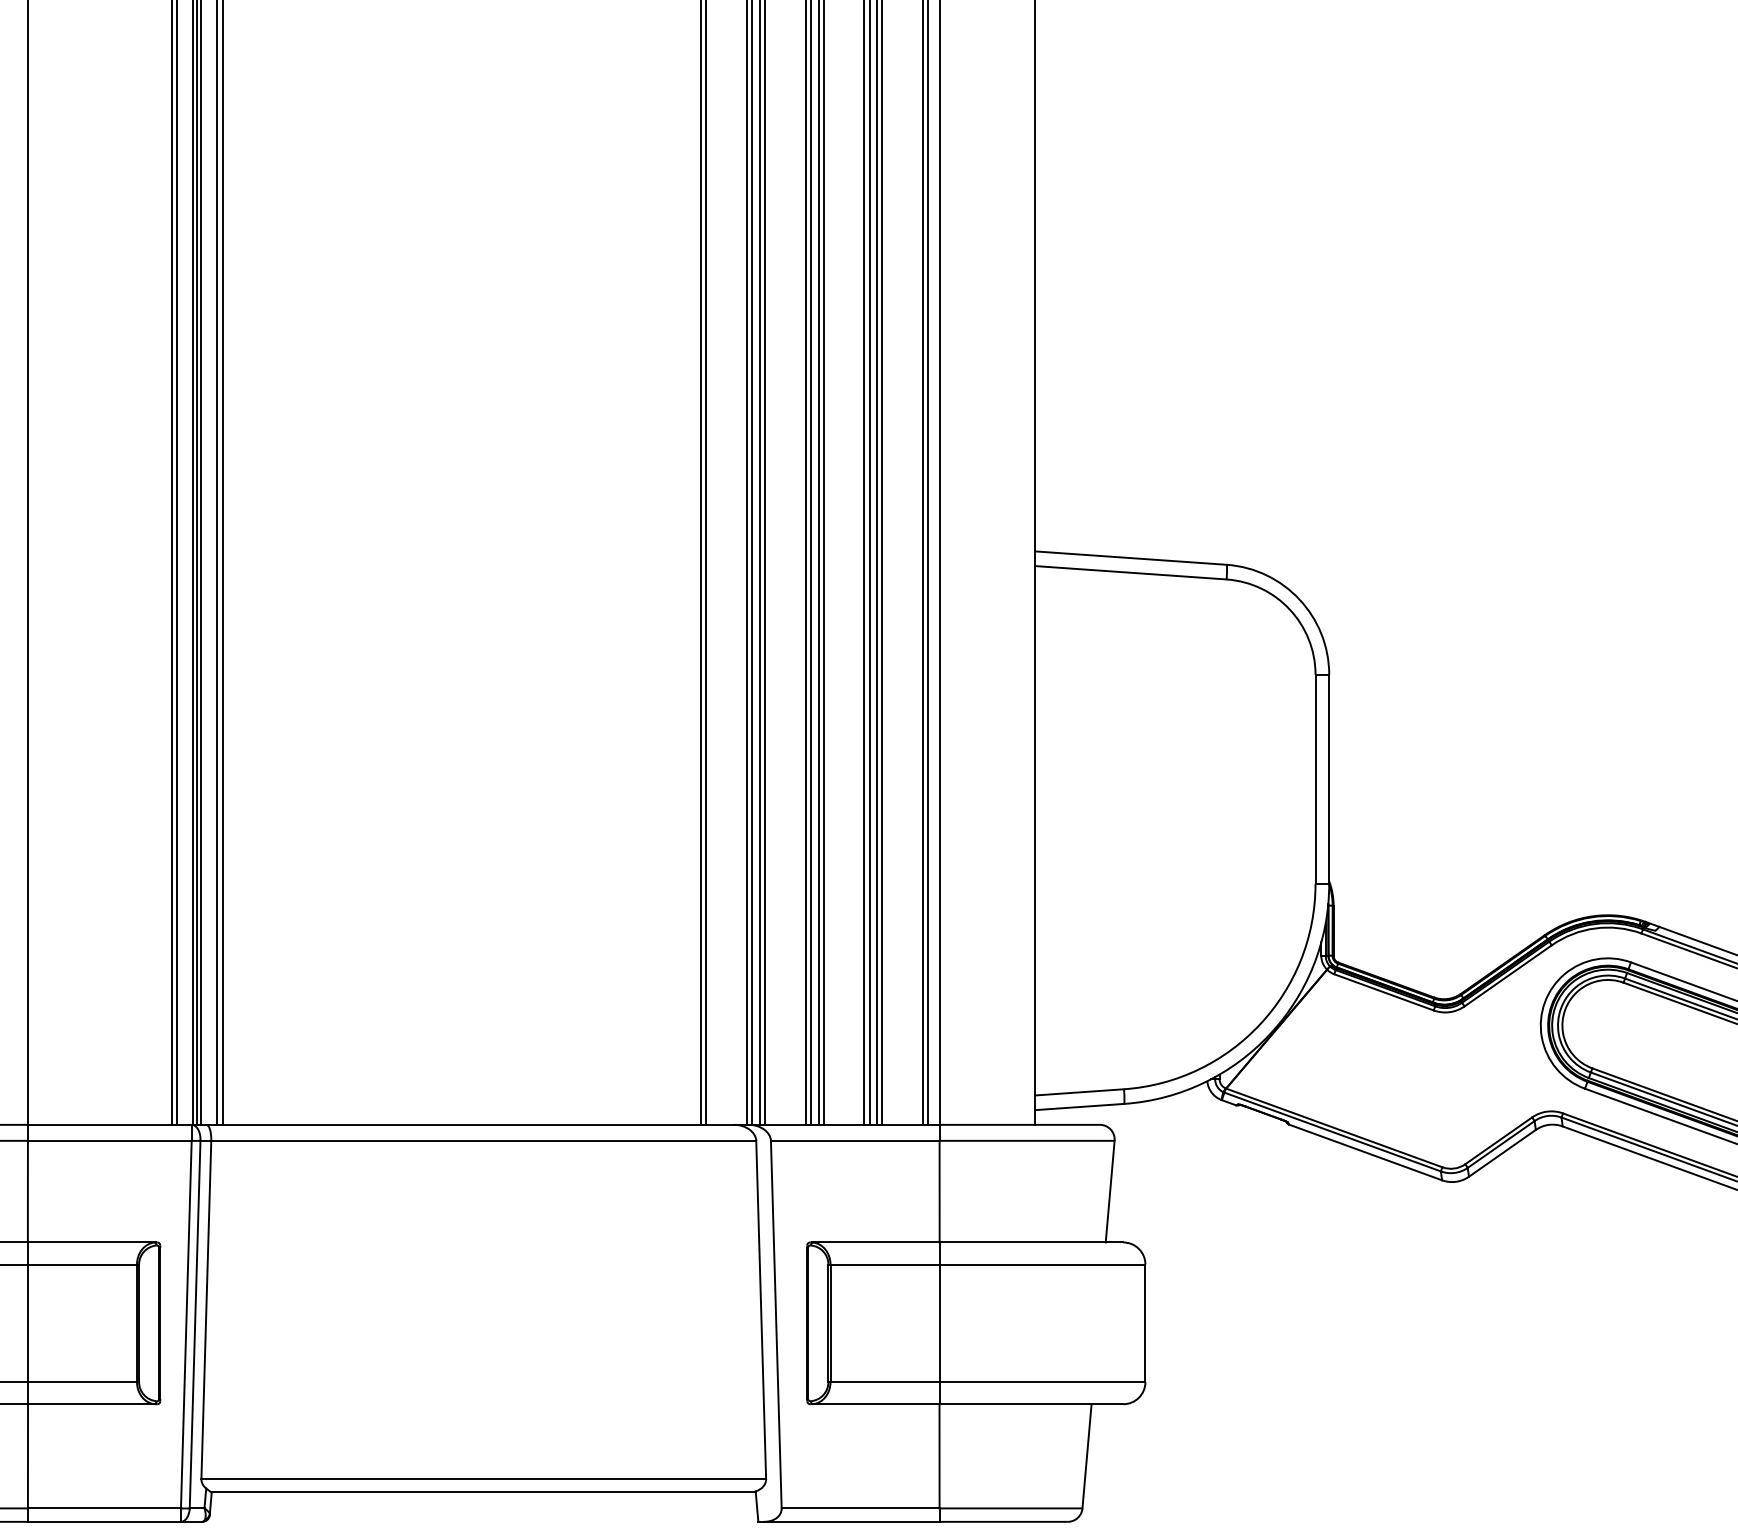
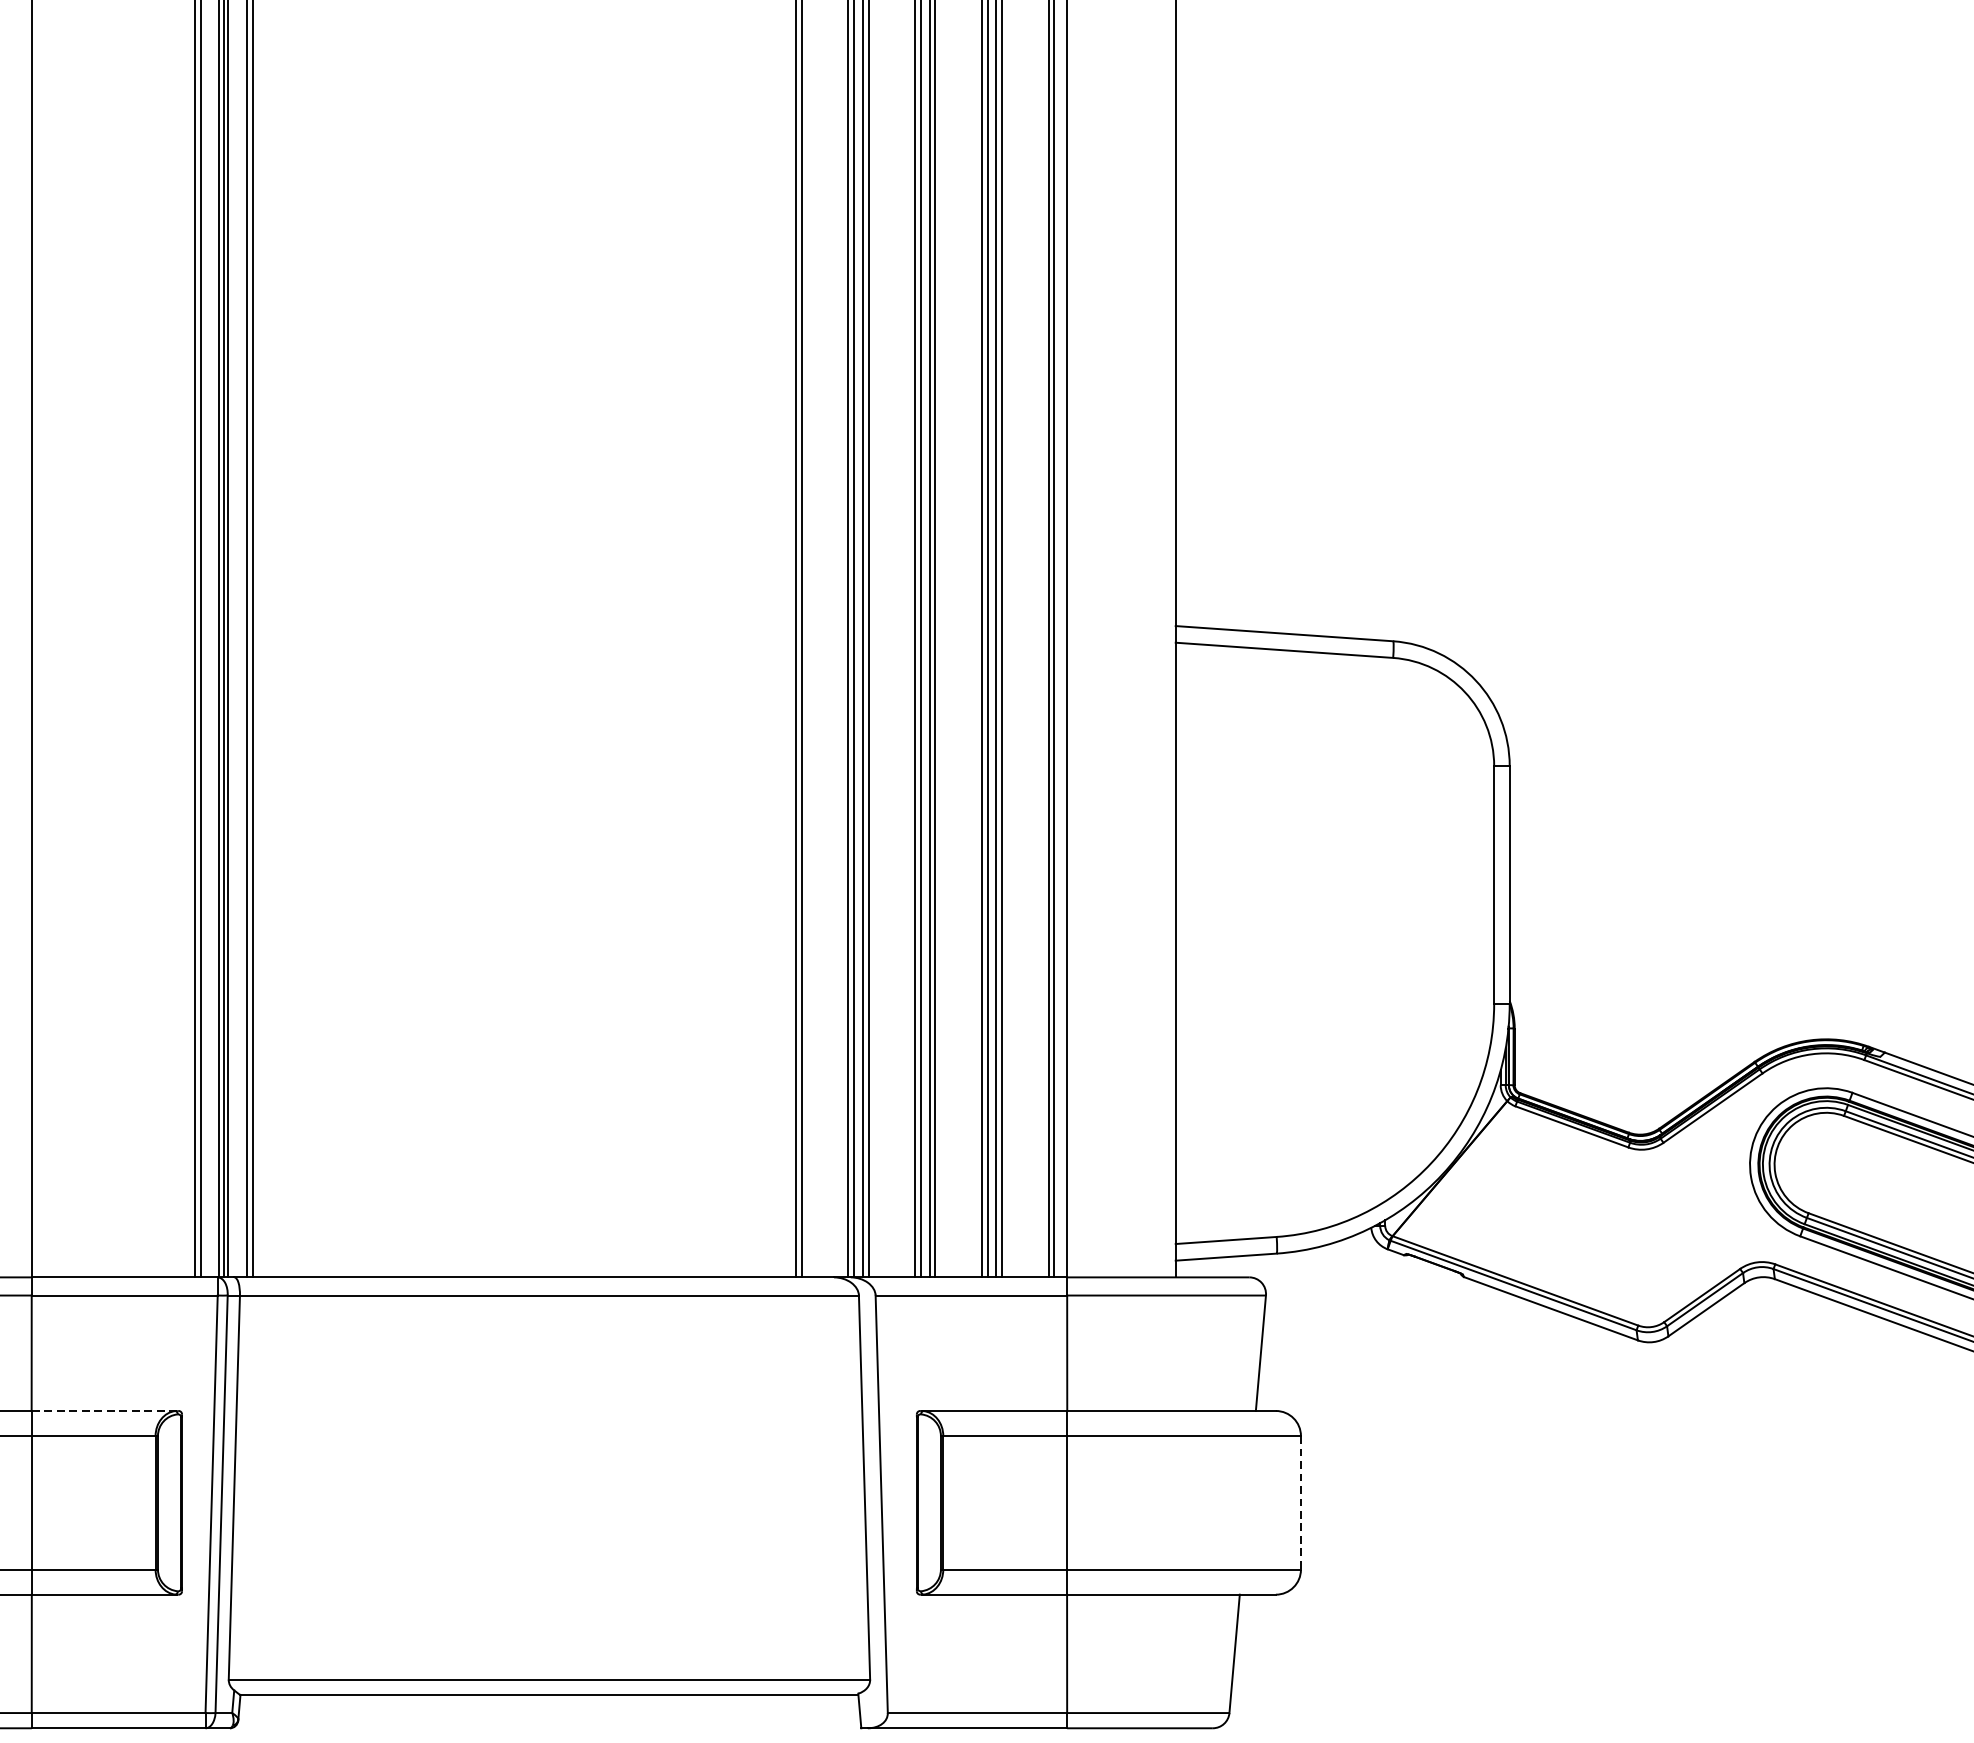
line: (91, 1242) -> (103, 1411), solid -> dashed
line: (1145, 1323) -> (1301, 1503), solid -> dashed

